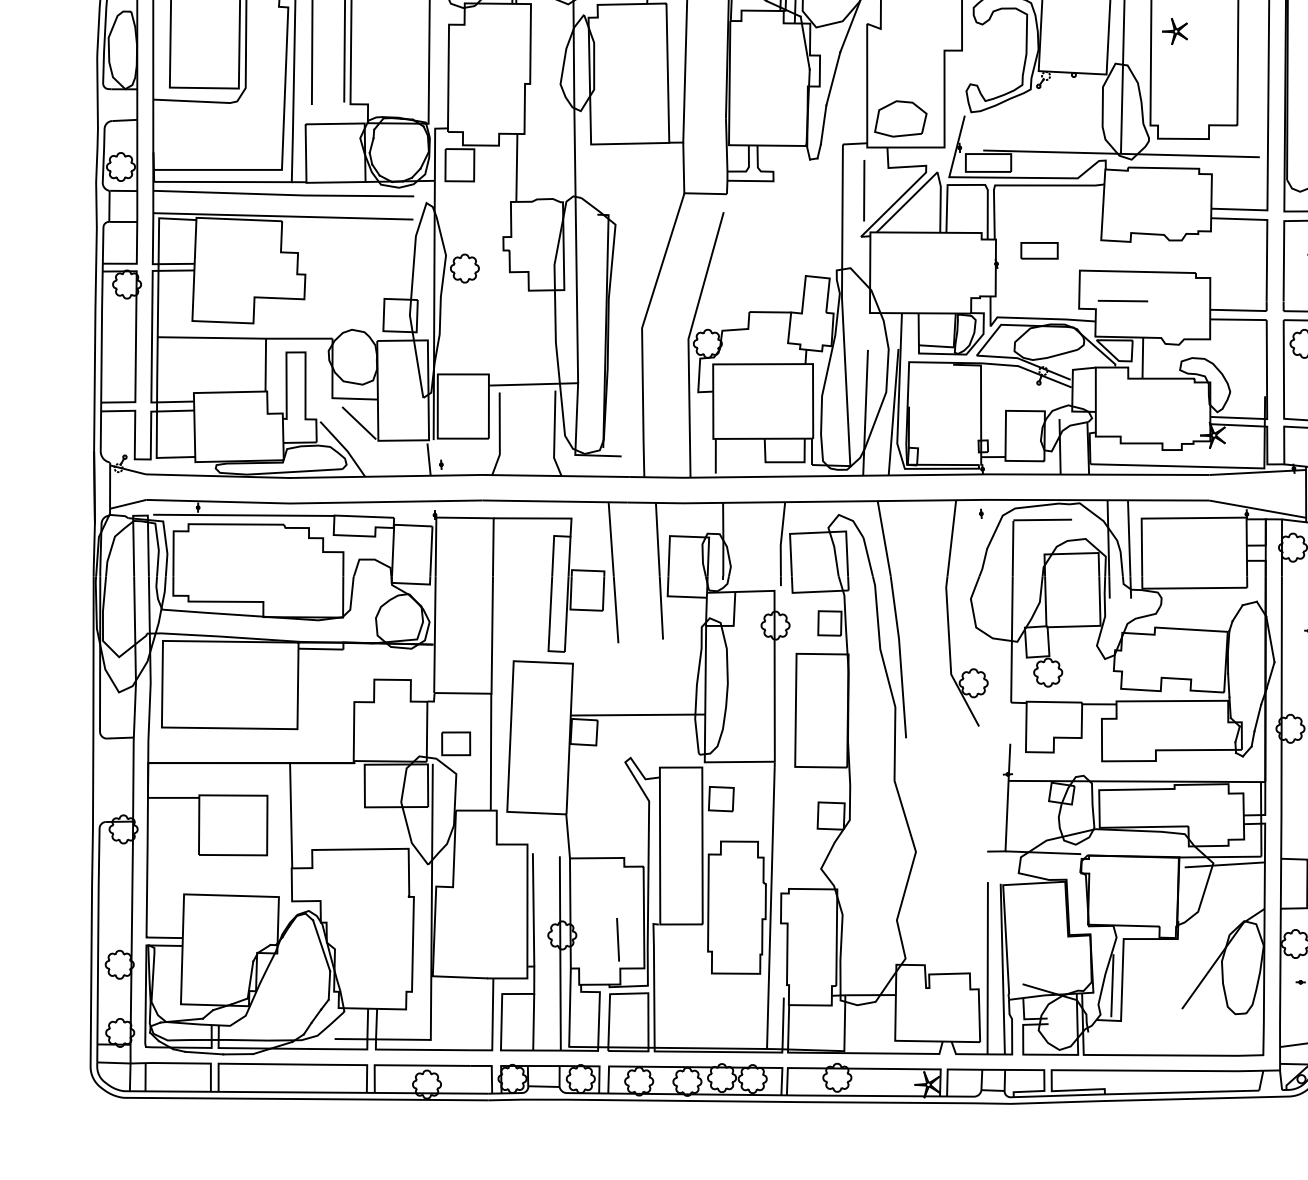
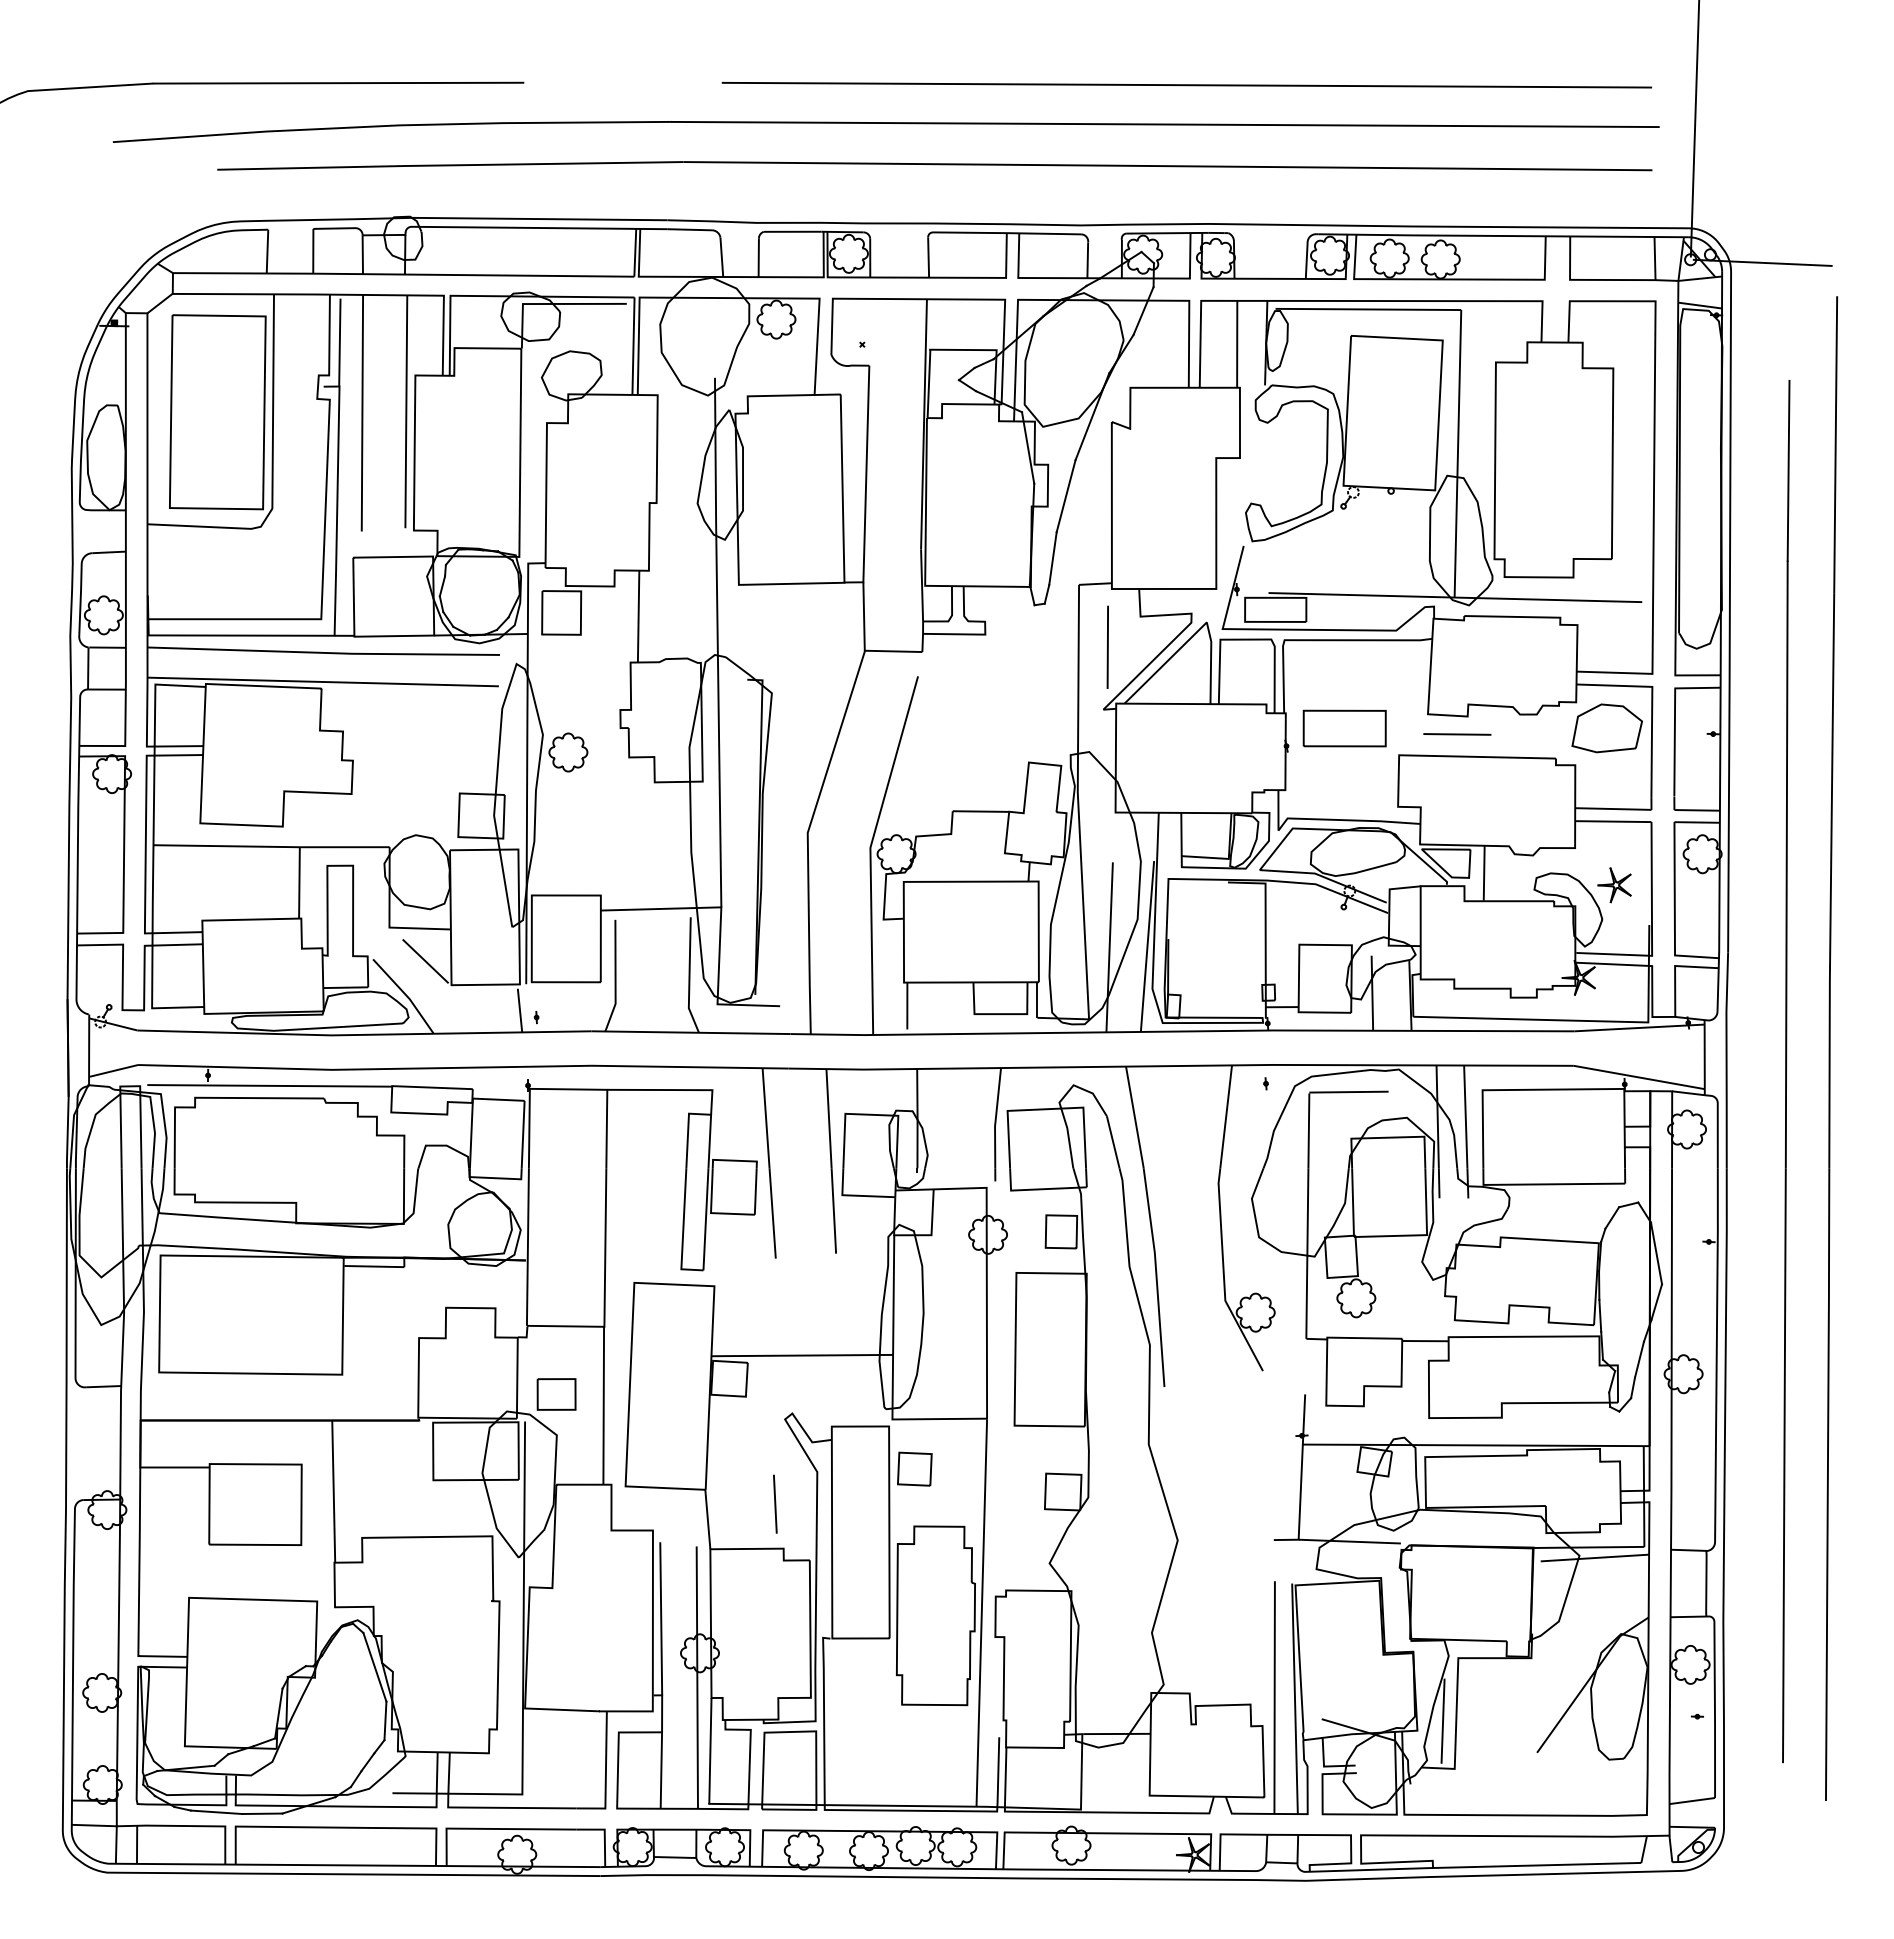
part: (1174, 31) -> (1614, 885), moved
part: (900, 119) -> (1606, 728), moved
part: (1039, 250) -> (1344, 728), size x1.67
line: (1123, 301) -> (1457, 734), moved
line: (618, 939) -> (775, 1503), moved

